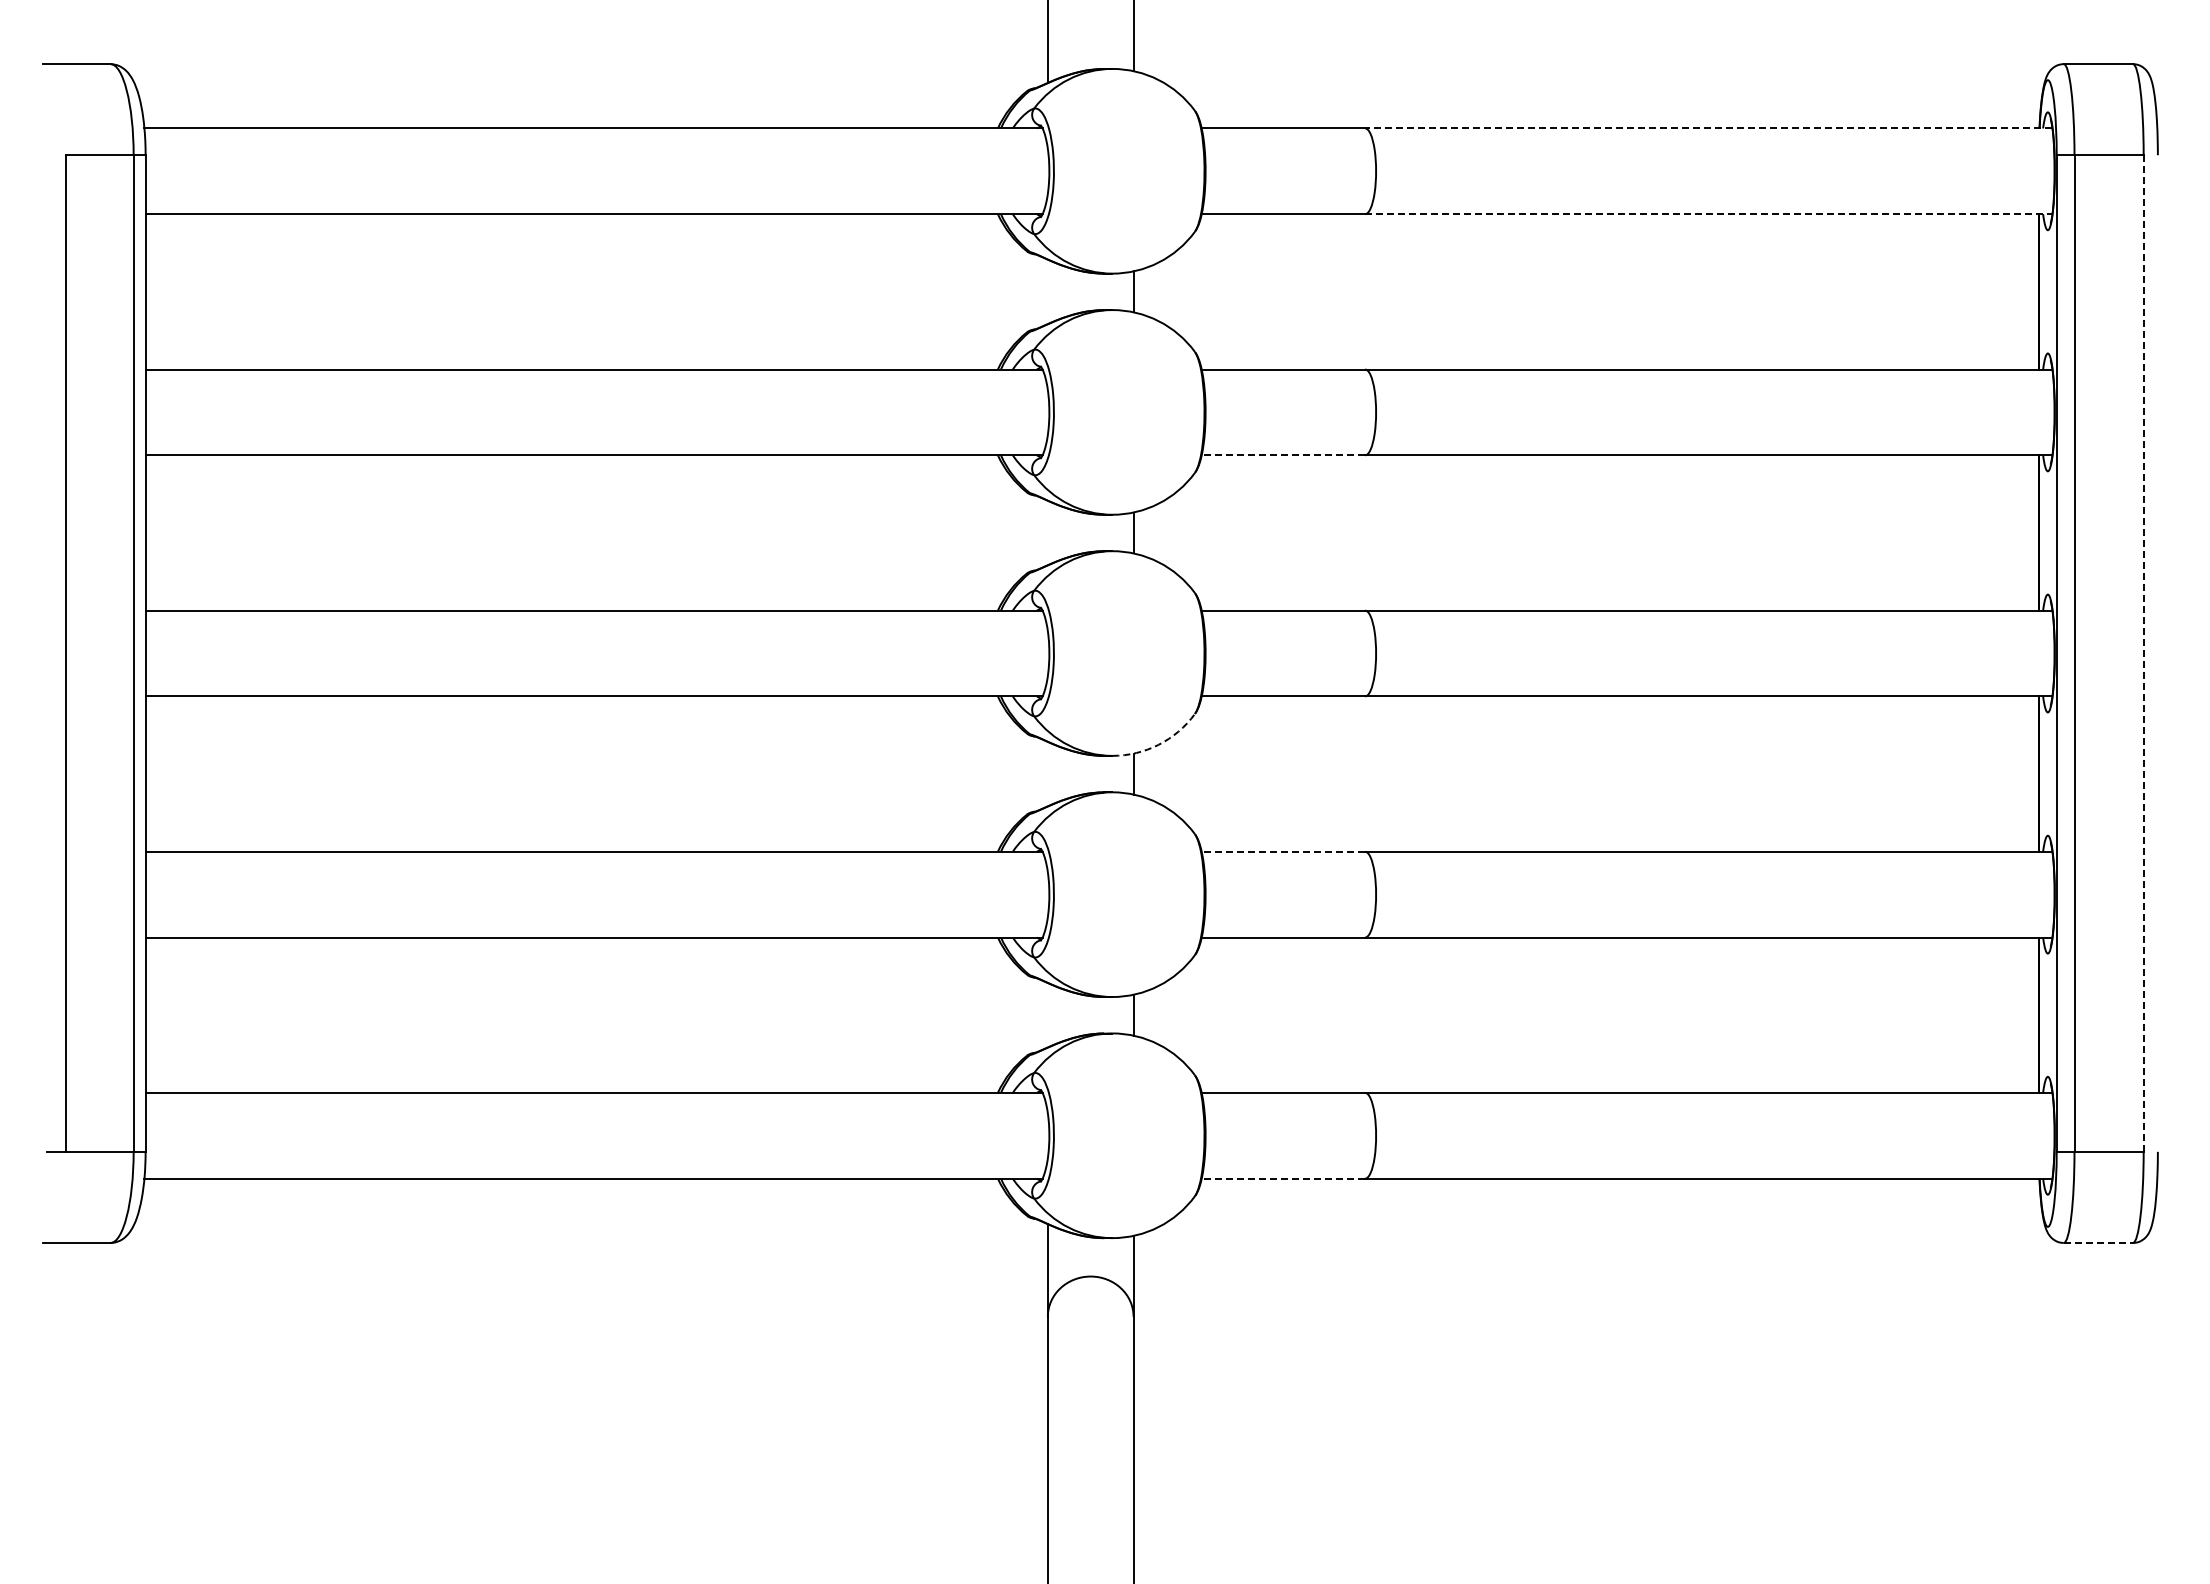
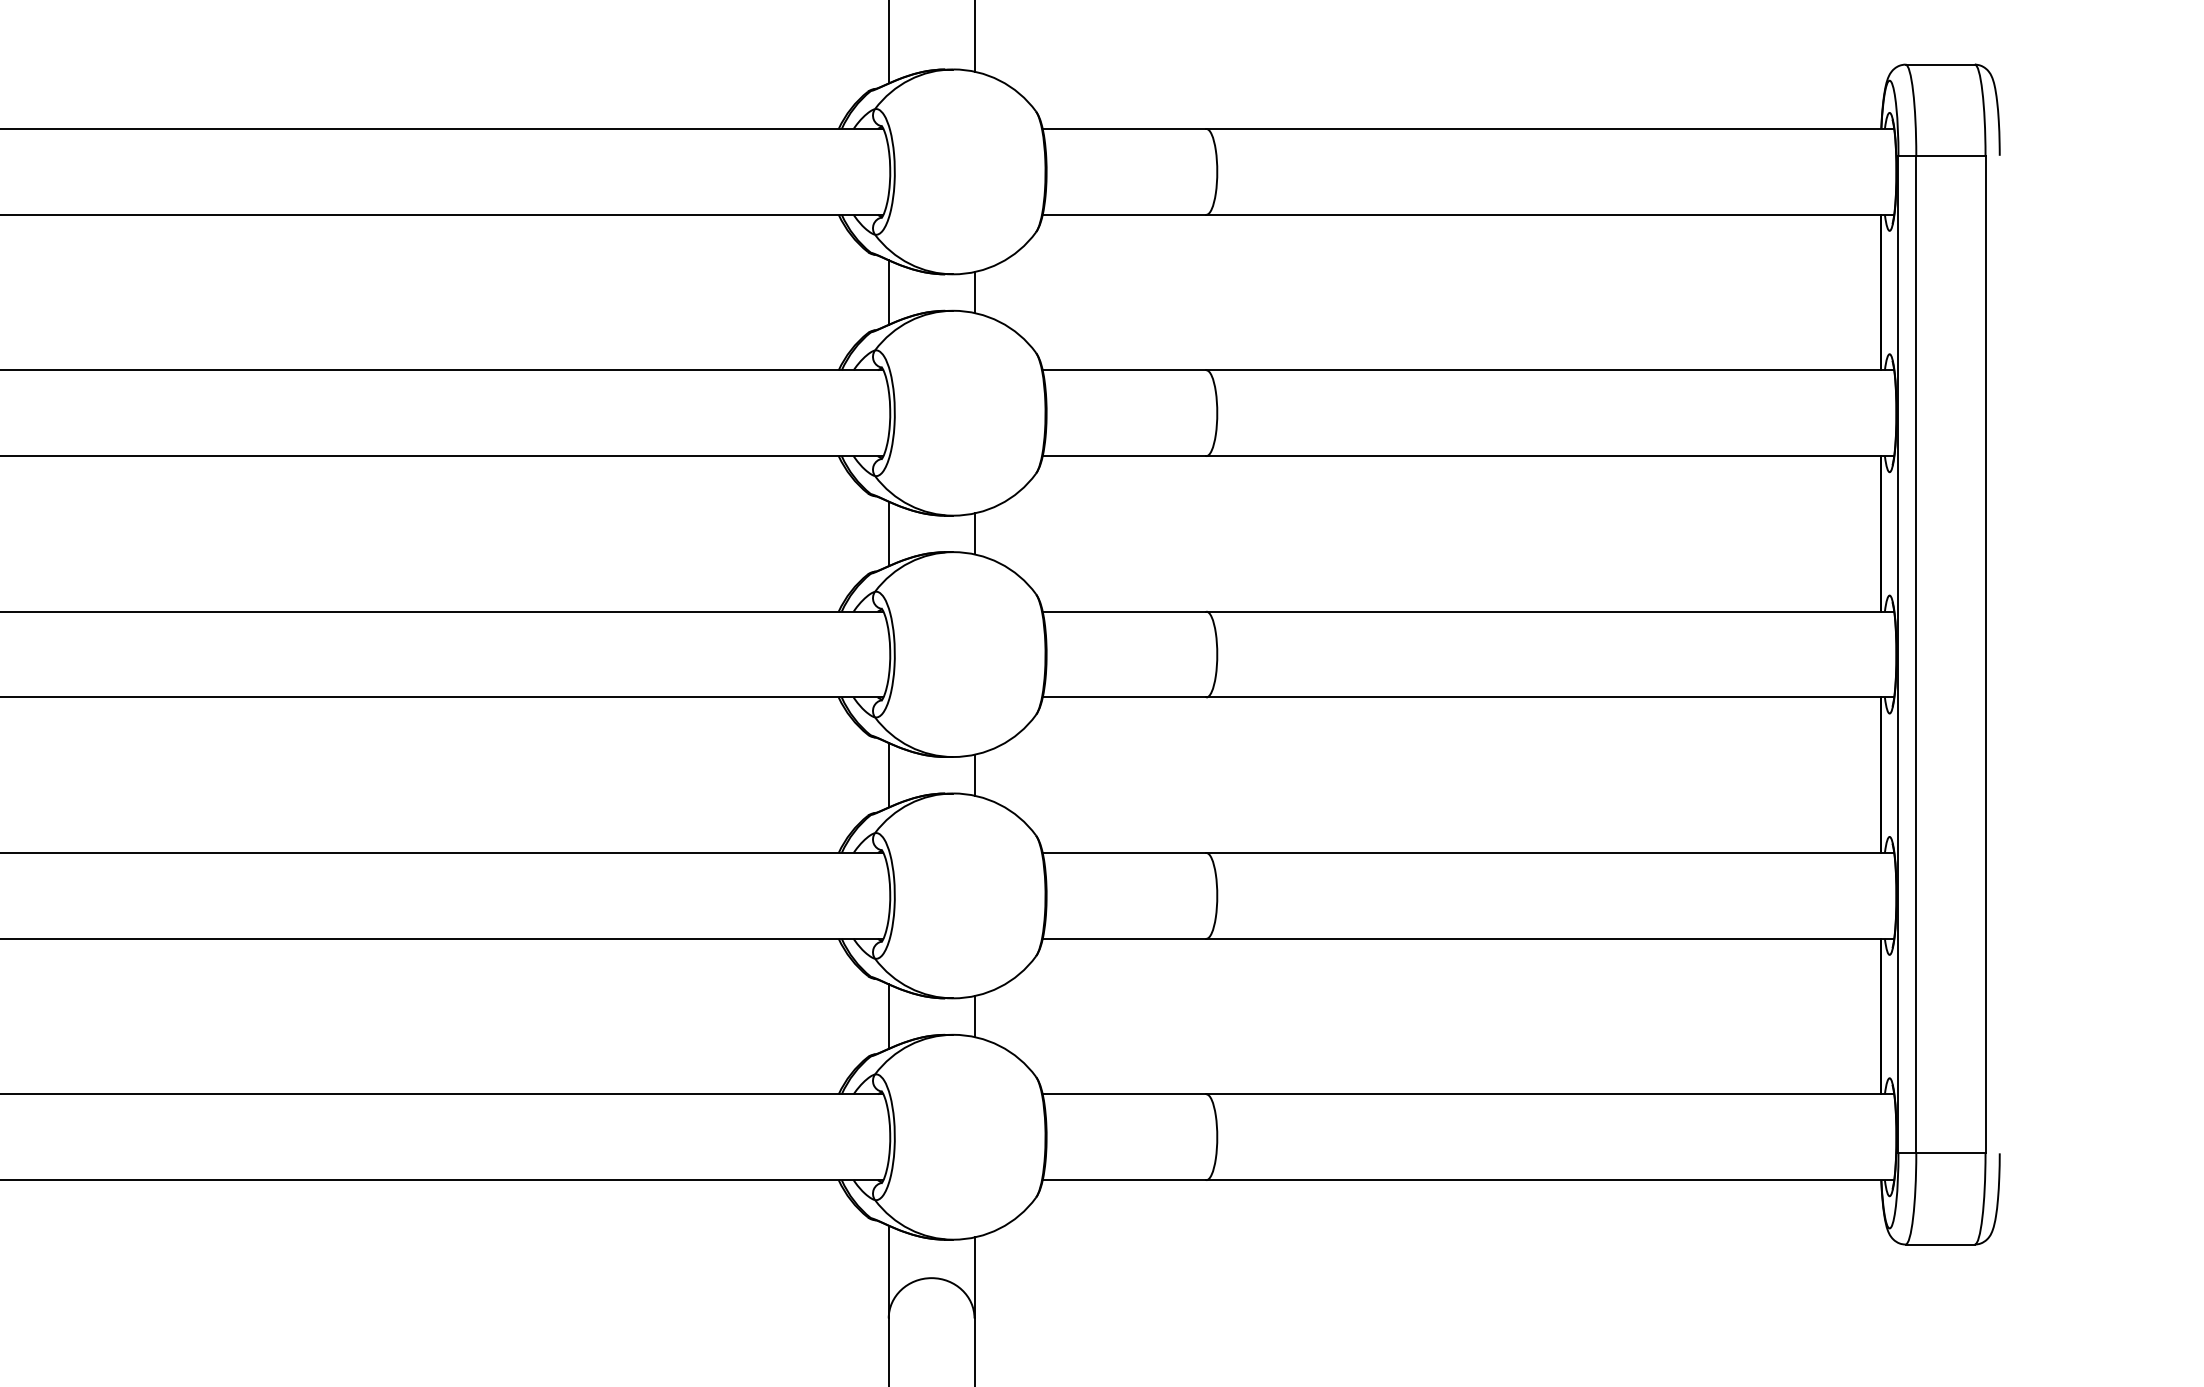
line: (1708, 128) -> (1549, 129), dashed -> solid
line: (1708, 214) -> (1549, 215), dashed -> solid
line: (1047, 291) -> (888, 292), added
line: (1283, 455) -> (1124, 456), dashed -> solid
line: (1047, 532) -> (888, 533), added
line: (2143, 654) -> (1985, 655), dashed -> solid
arc: (1158, 744) -> (999, 745), dashed -> solid
line: (1047, 773) -> (888, 774), added
line: (1283, 851) -> (1124, 852), dashed -> solid
line: (1047, 1015) -> (888, 1016), added
line: (1283, 1178) -> (1124, 1180), dashed -> solid
line: (2098, 1242) -> (1940, 1244), dashed -> solid

